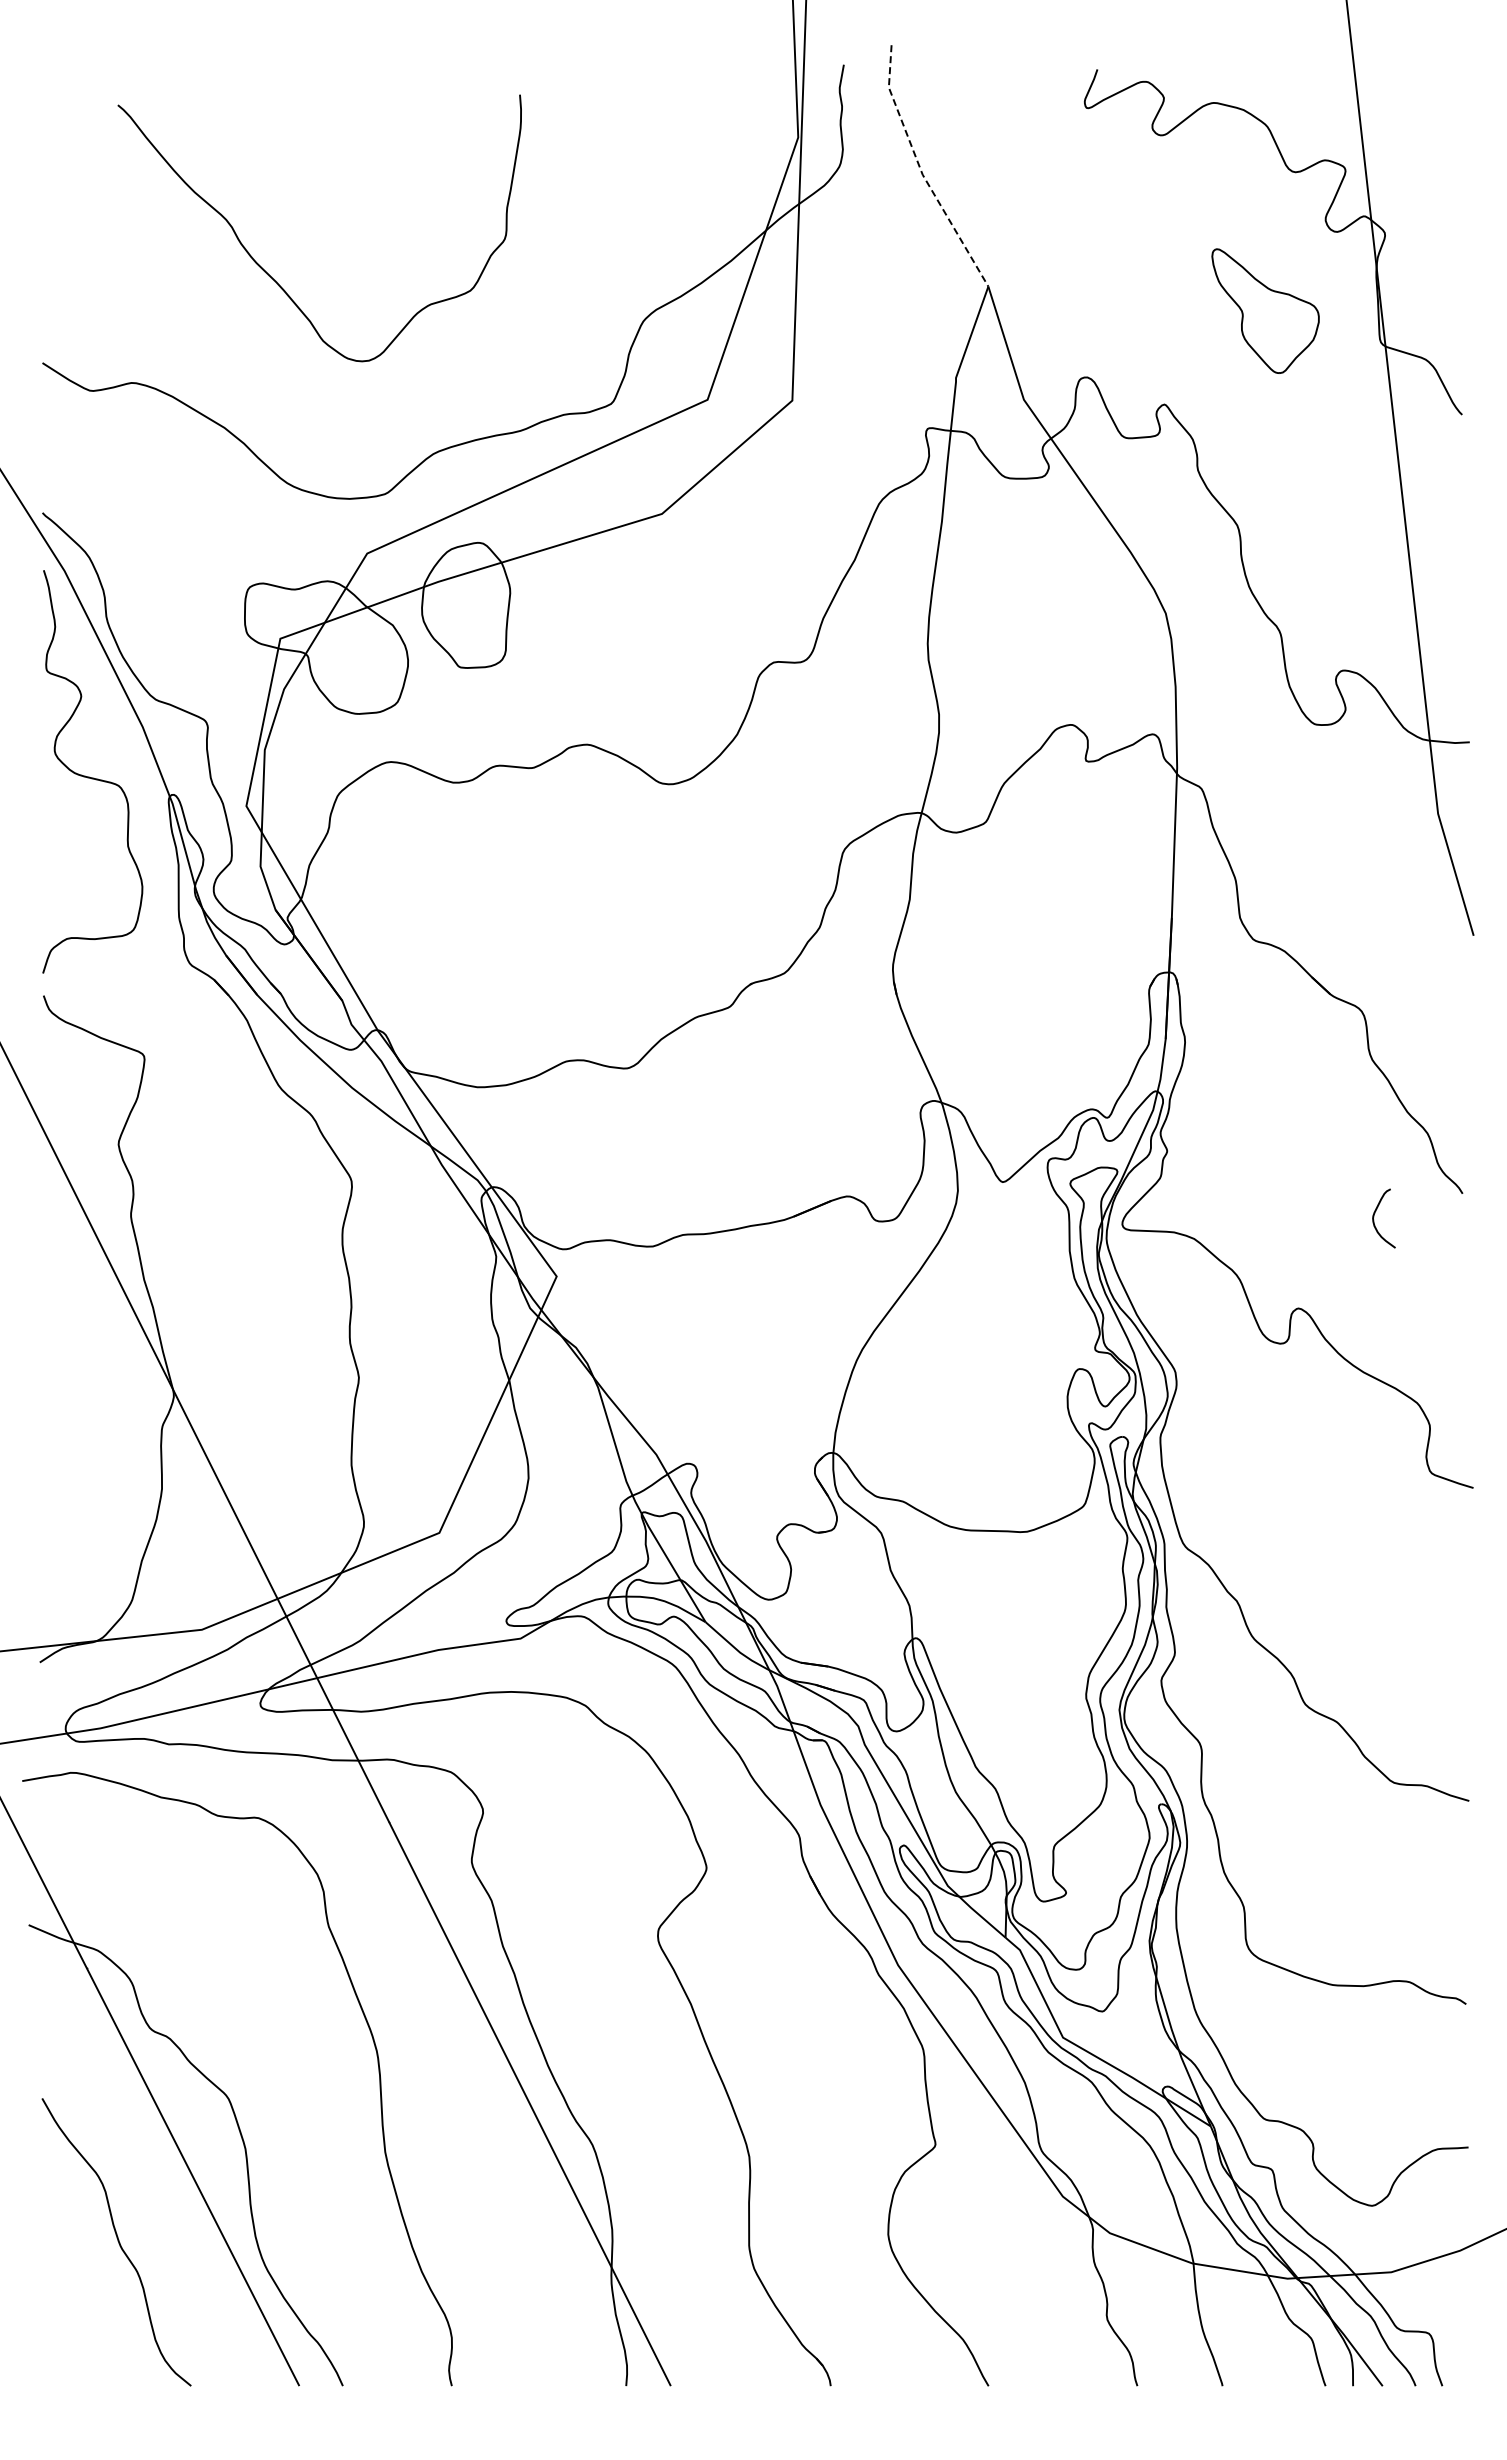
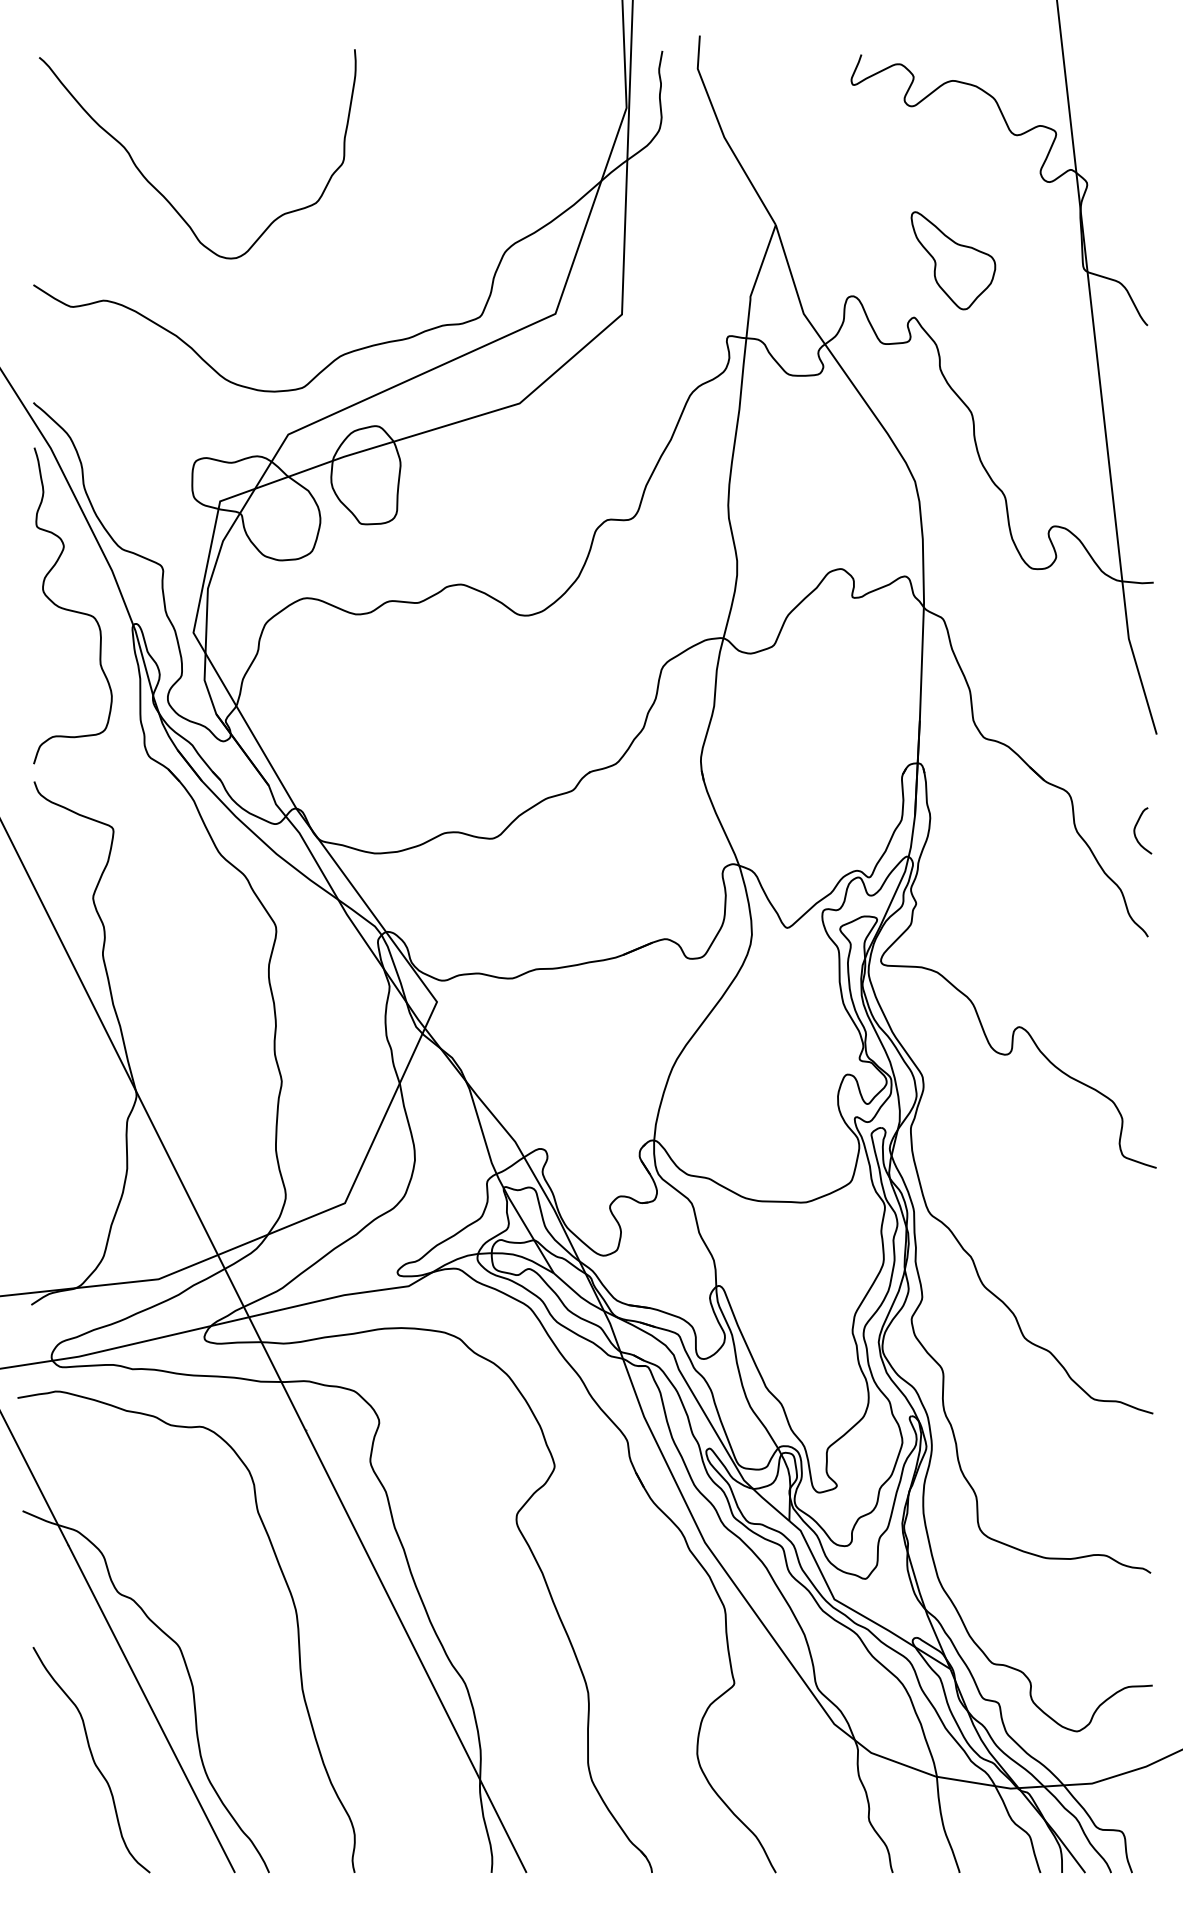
line: (921, 172) -> (723, 135), dashed -> solid
curve: (271, 276) -> (159, 191), moved
part: (1265, 310) -> (953, 260), moved
curve: (1374, 1217) -> (1135, 830), moved

